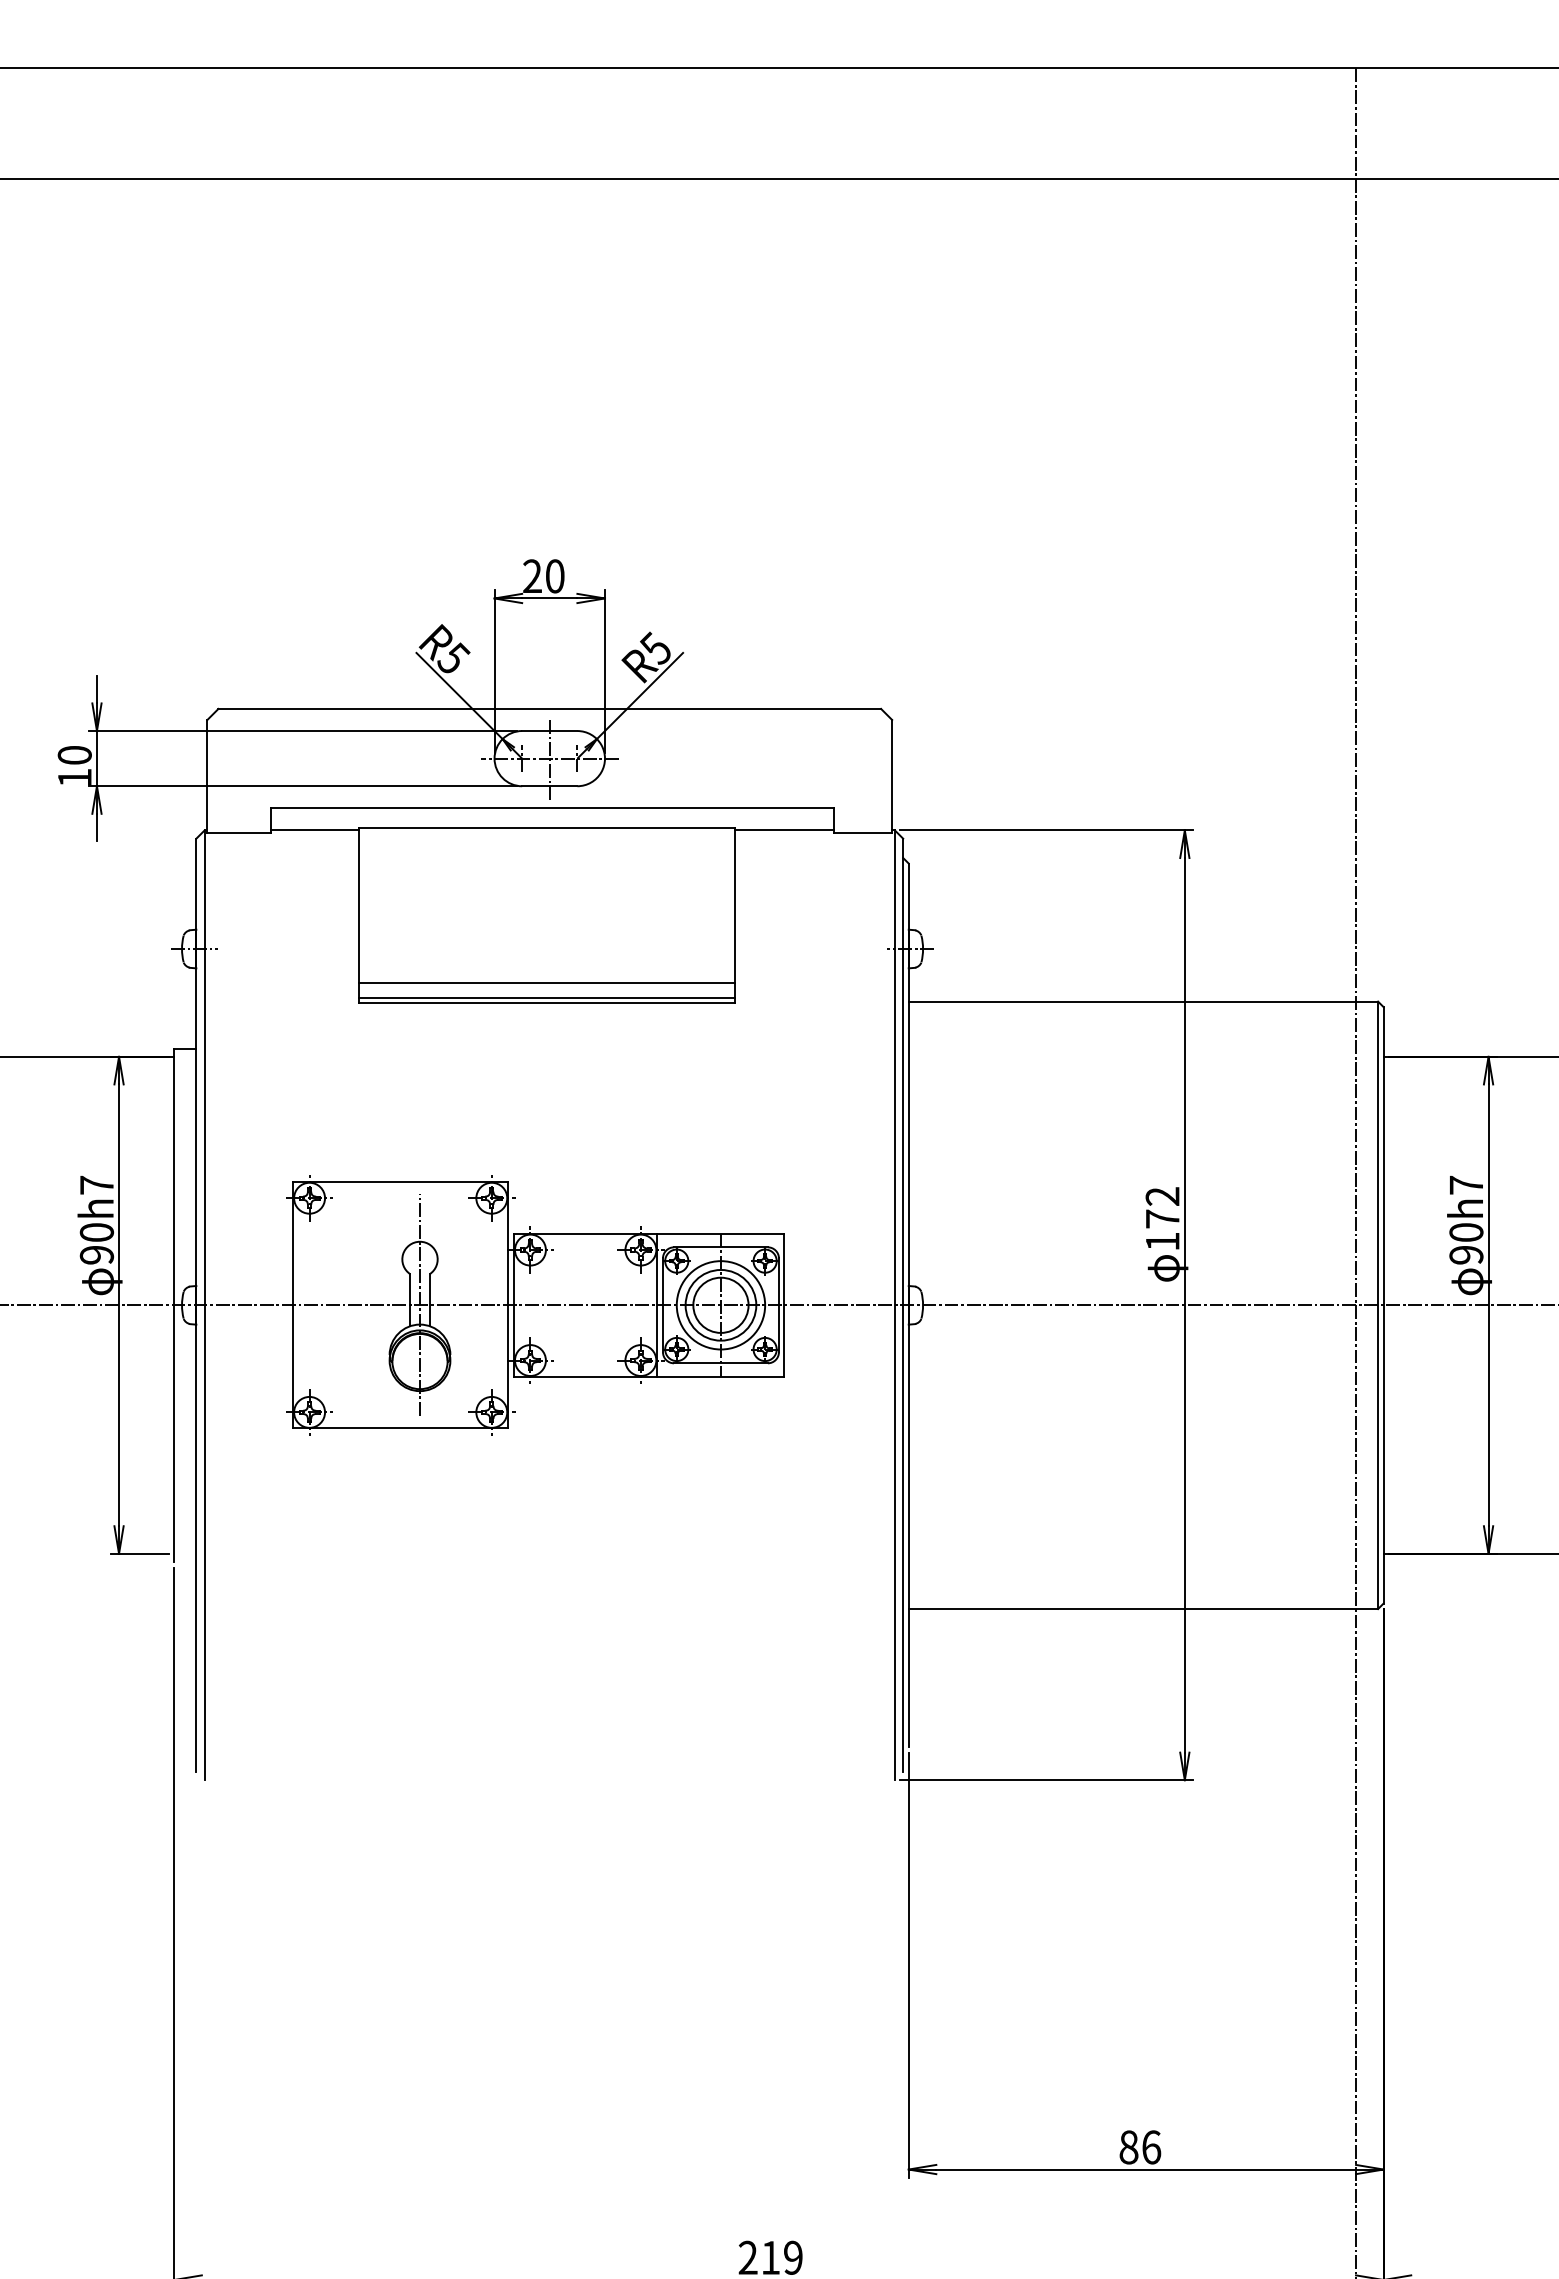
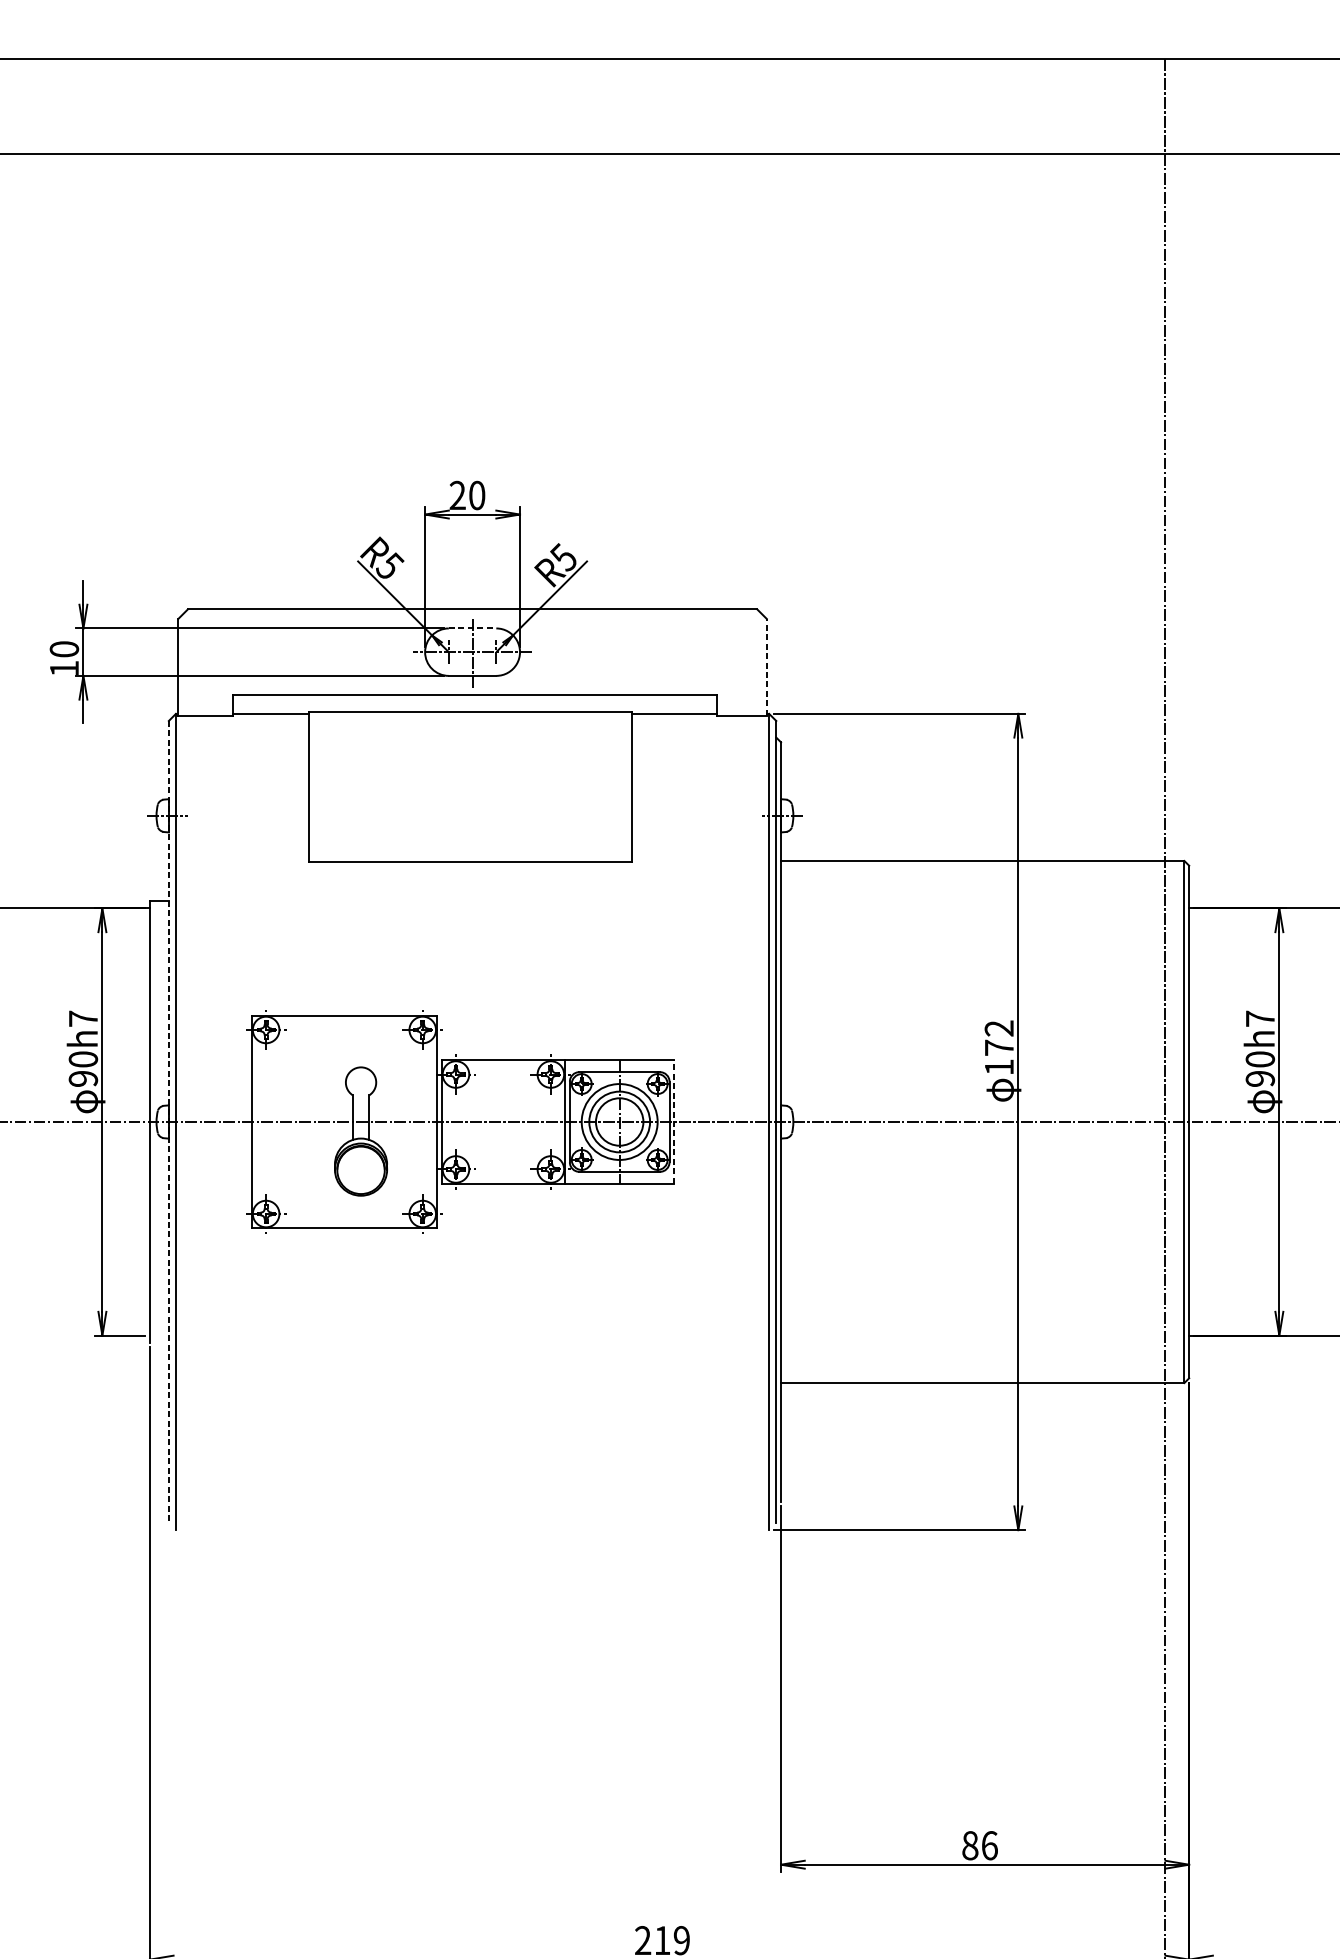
line: (549, 731) -> (472, 628), solid -> dashed
line: (892, 775) -> (767, 666), solid -> dashed
line: (546, 982) -> (469, 844), removed
line: (546, 997) -> (469, 857), removed
line: (420, 1304) -> (361, 1121), removed
line: (196, 1305) -> (168, 1122), solid -> dashed
line: (784, 1305) -> (674, 1122), solid -> dashed

